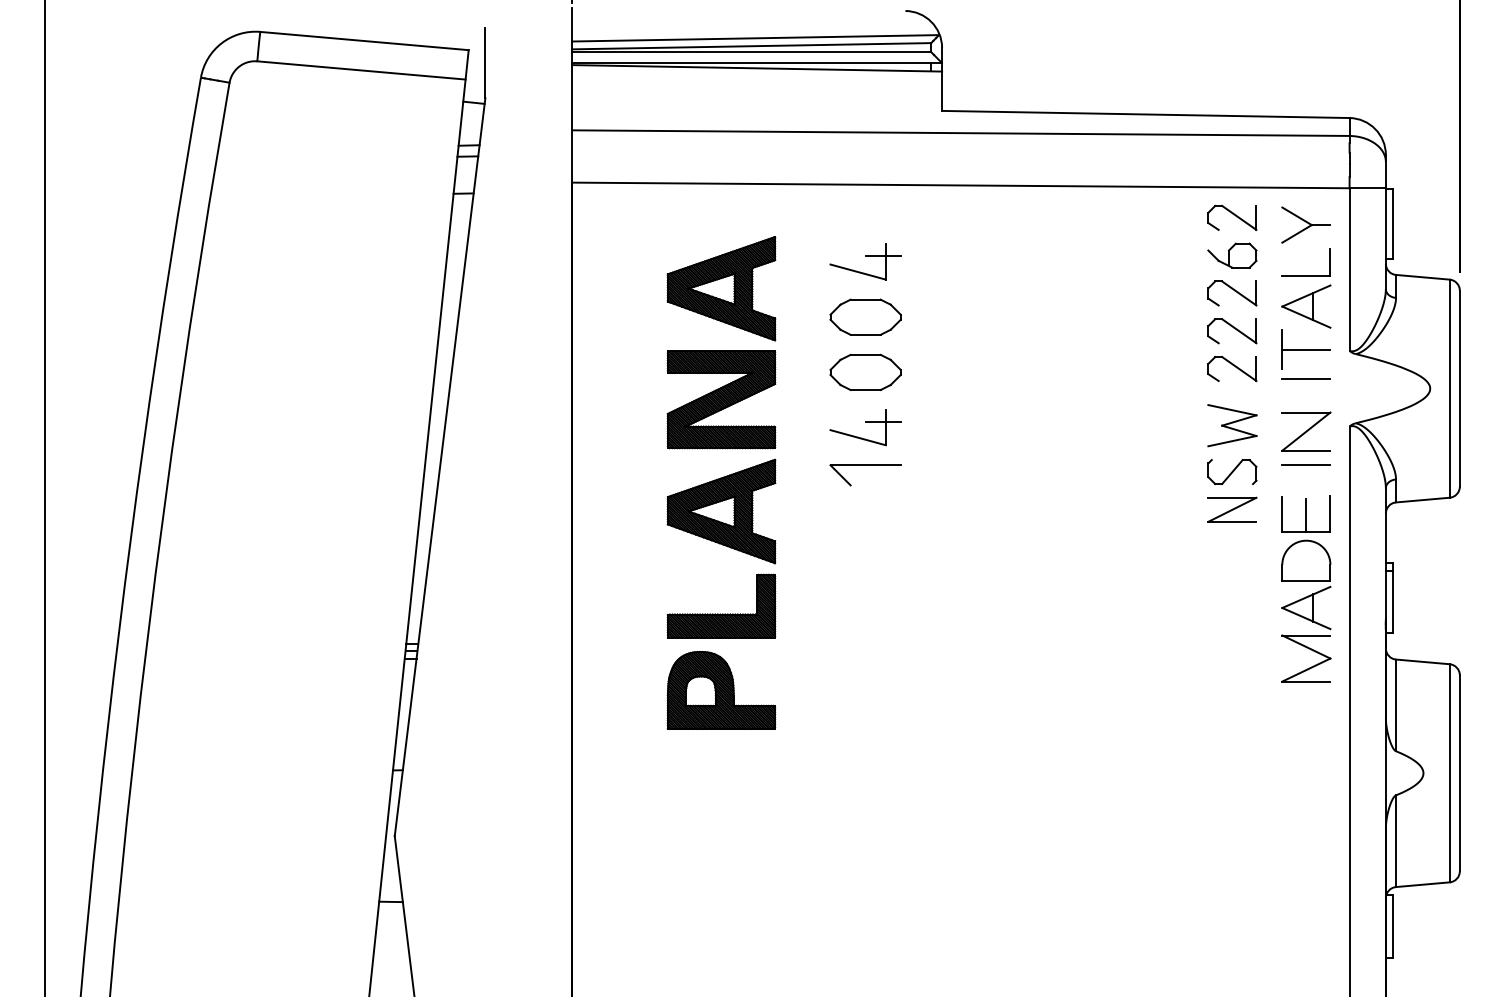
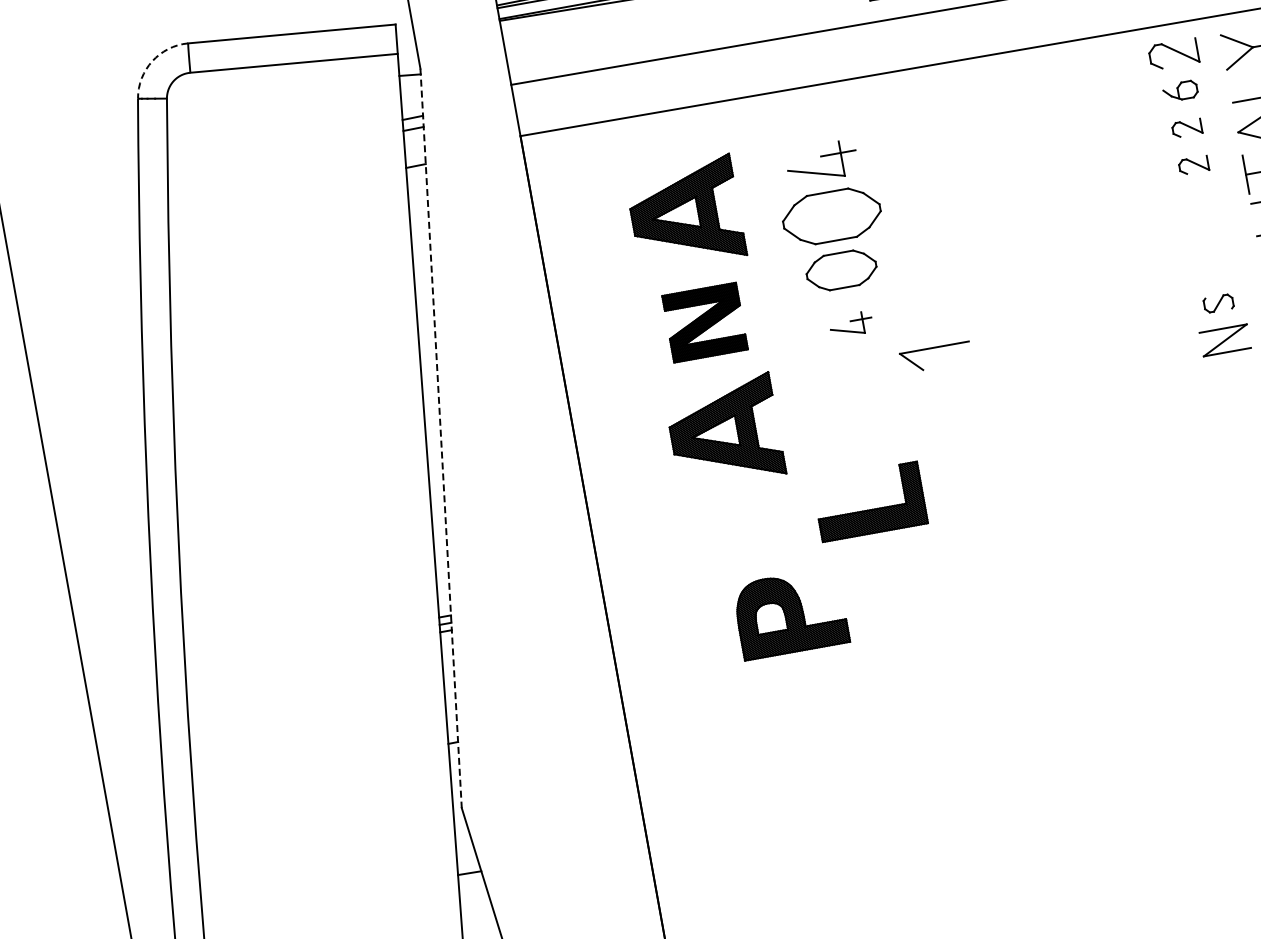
arc: (221, 43) -> (152, 61), solid -> dashed
part: (1232, 255) -> (1180, 91), size x0.7
part: (1232, 293) -> (1187, 128), size x0.6
part: (865, 316) -> (831, 215), size x1.4
part: (1232, 331) -> (1193, 165), size x0.6
part: (1232, 368) -> (1200, 201), removed
part: (721, 399) -> (705, 322), size x0.7
part: (1232, 425) -> (1210, 257), removed
part: (865, 427) -> (851, 324), size x0.6
part: (865, 465) -> (934, 347), moved
line: (440, 467) -> (441, 438), solid -> dashed
part: (1232, 472) -> (1218, 303), size x0.6
part: (720, 613) -> (870, 509), moved
part: (721, 689) -> (790, 612), moved

